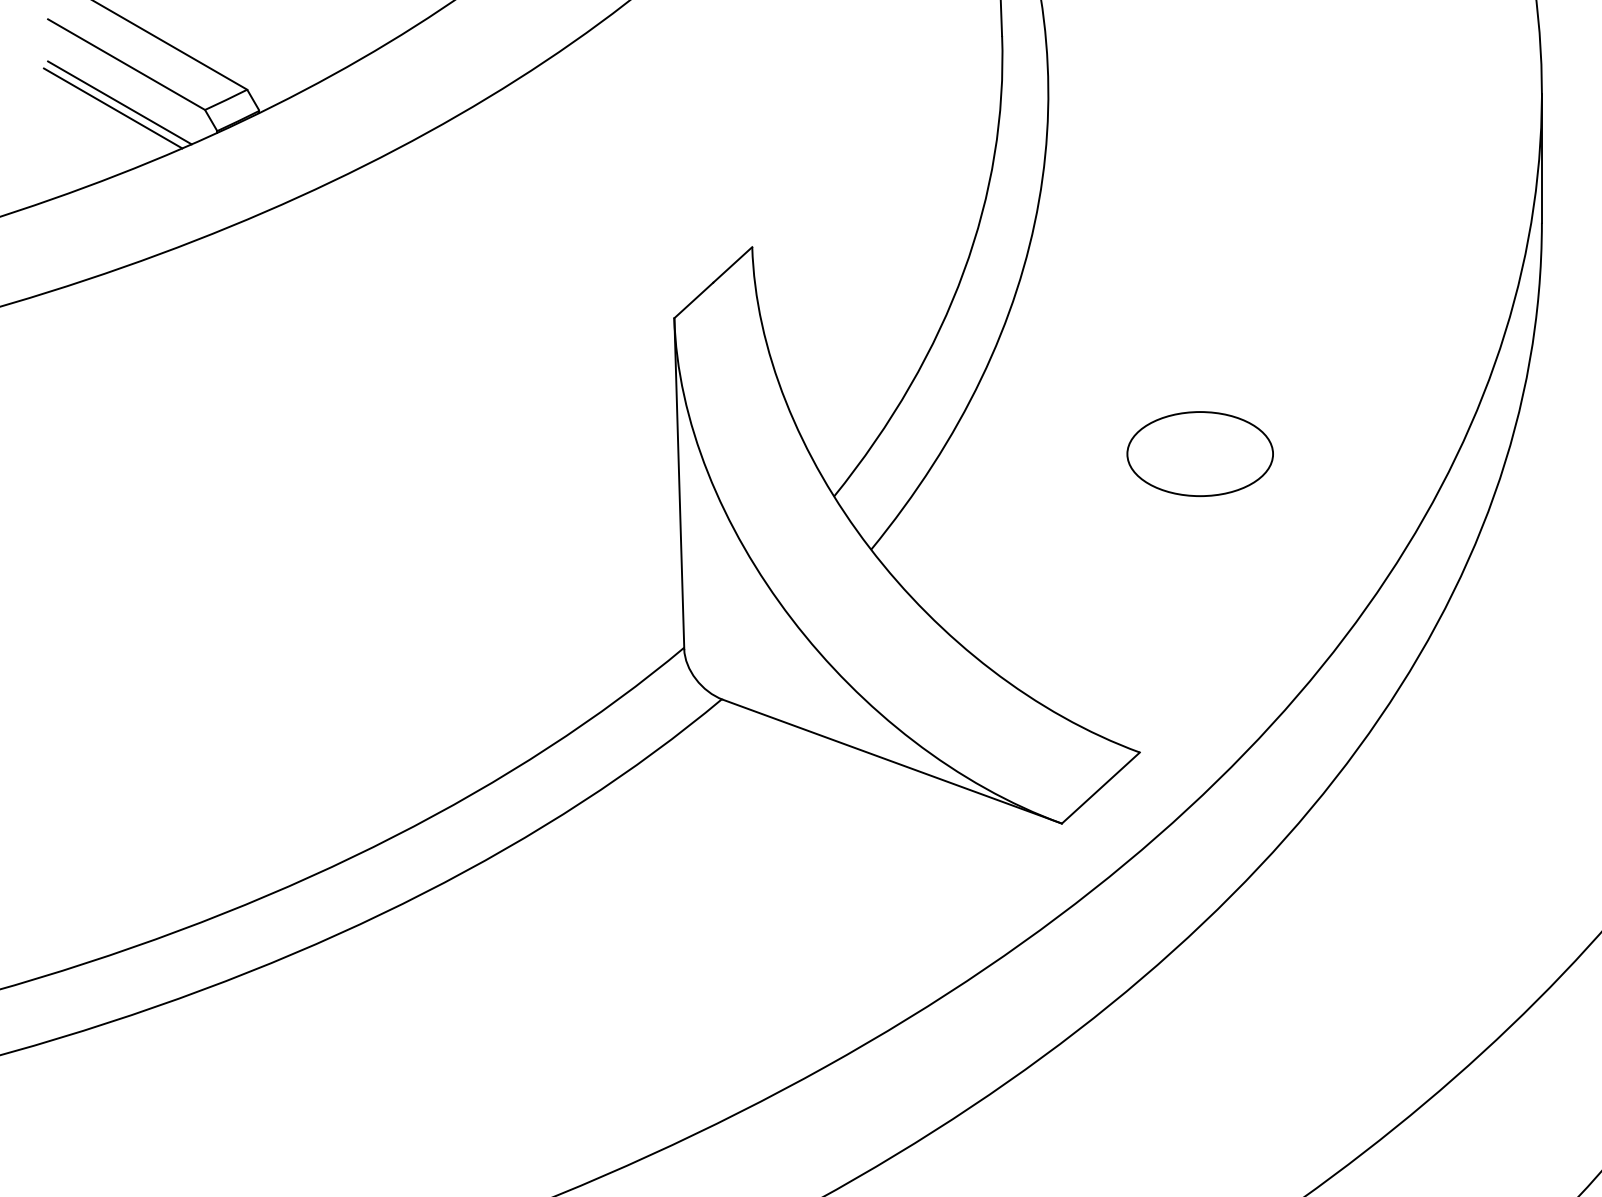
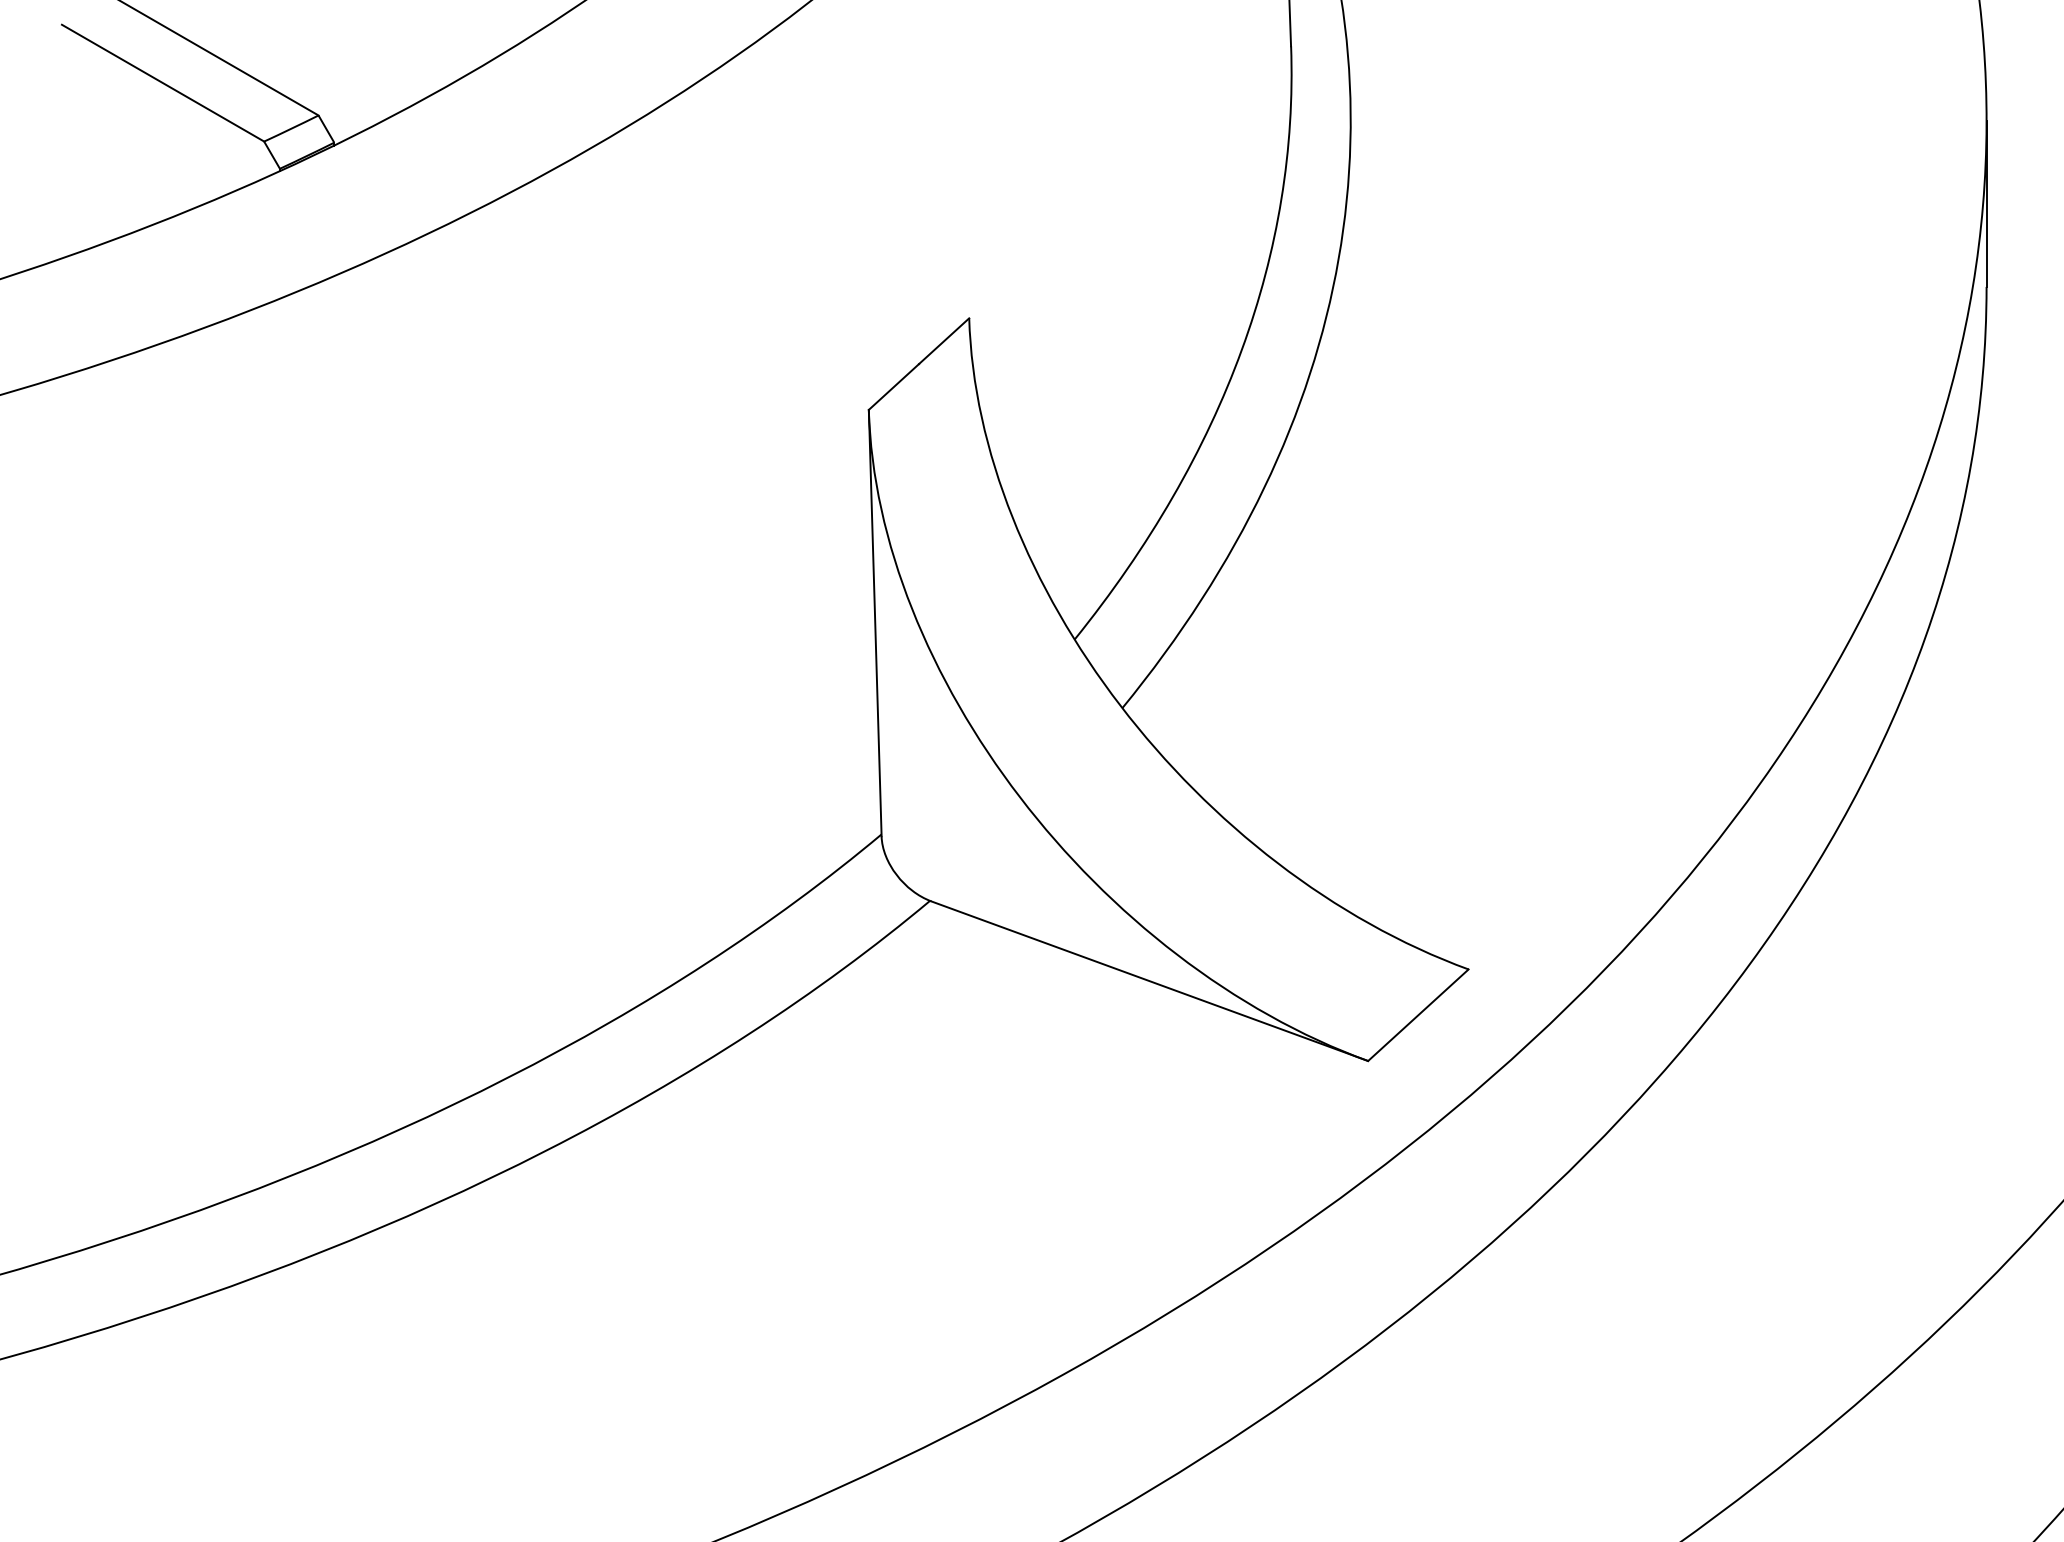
line: (119, 102) -> (153, 131), removed
line: (112, 108) -> (144, 139), removed
part: (1199, 453) -> (1545, 584), removed

